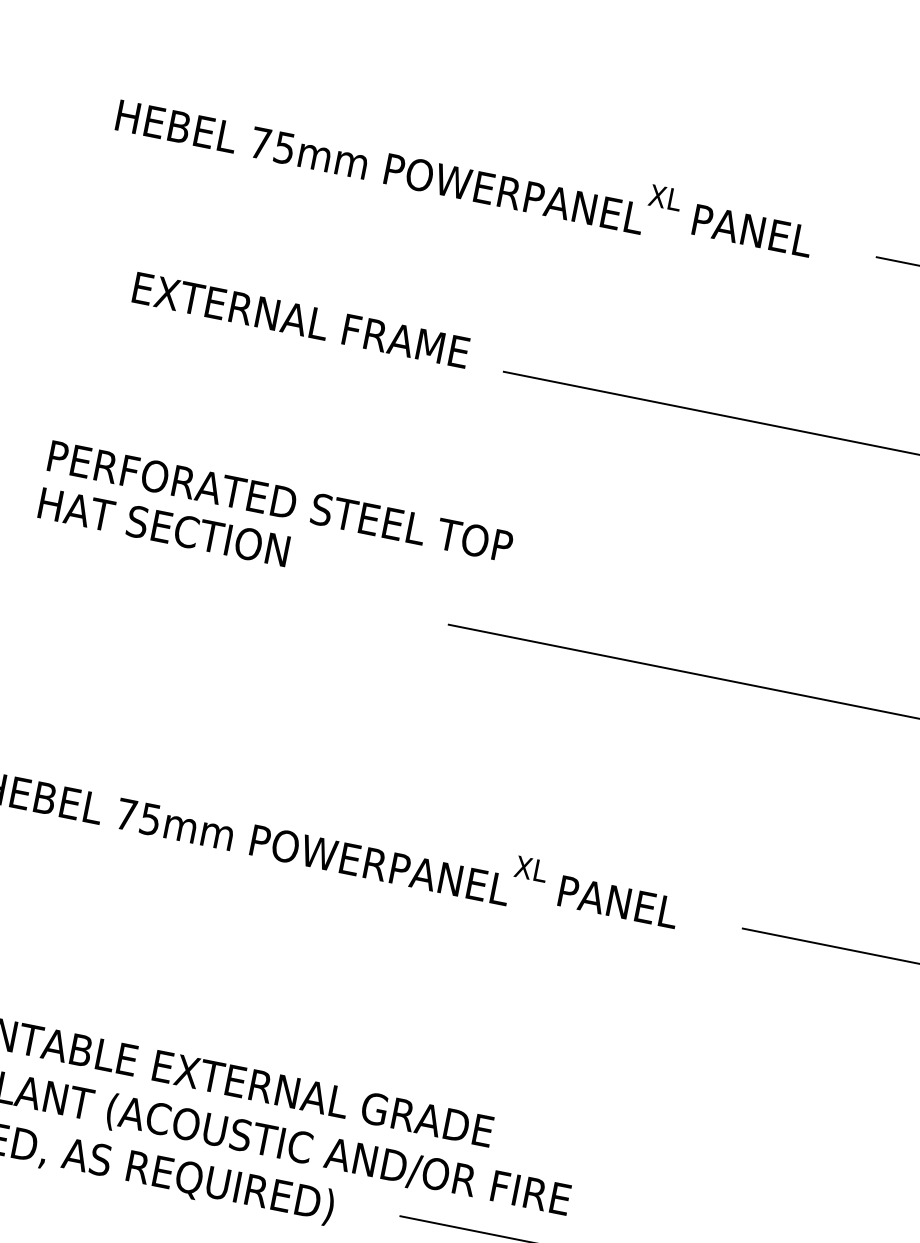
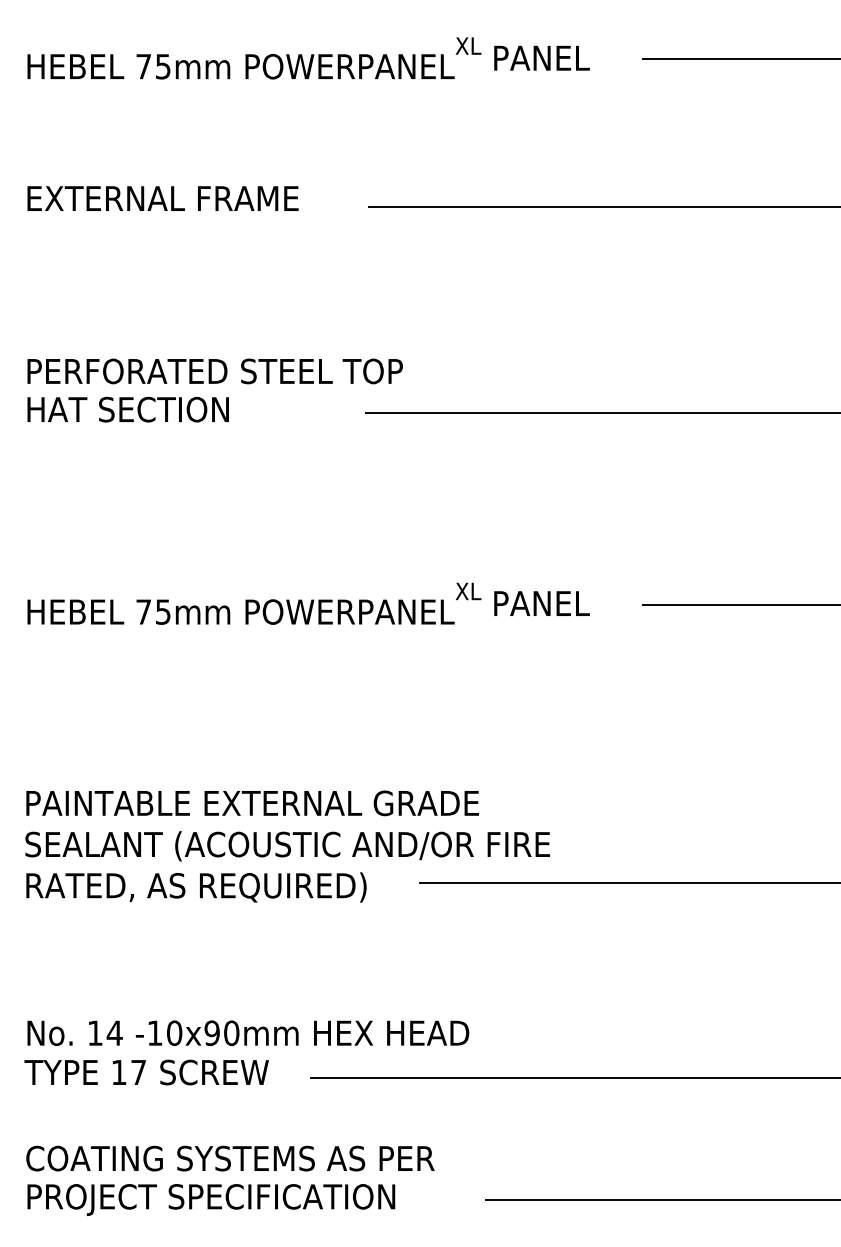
text: (300, 320) -> (162, 198), moved
text: (274, 524) -> (214, 390), moved

